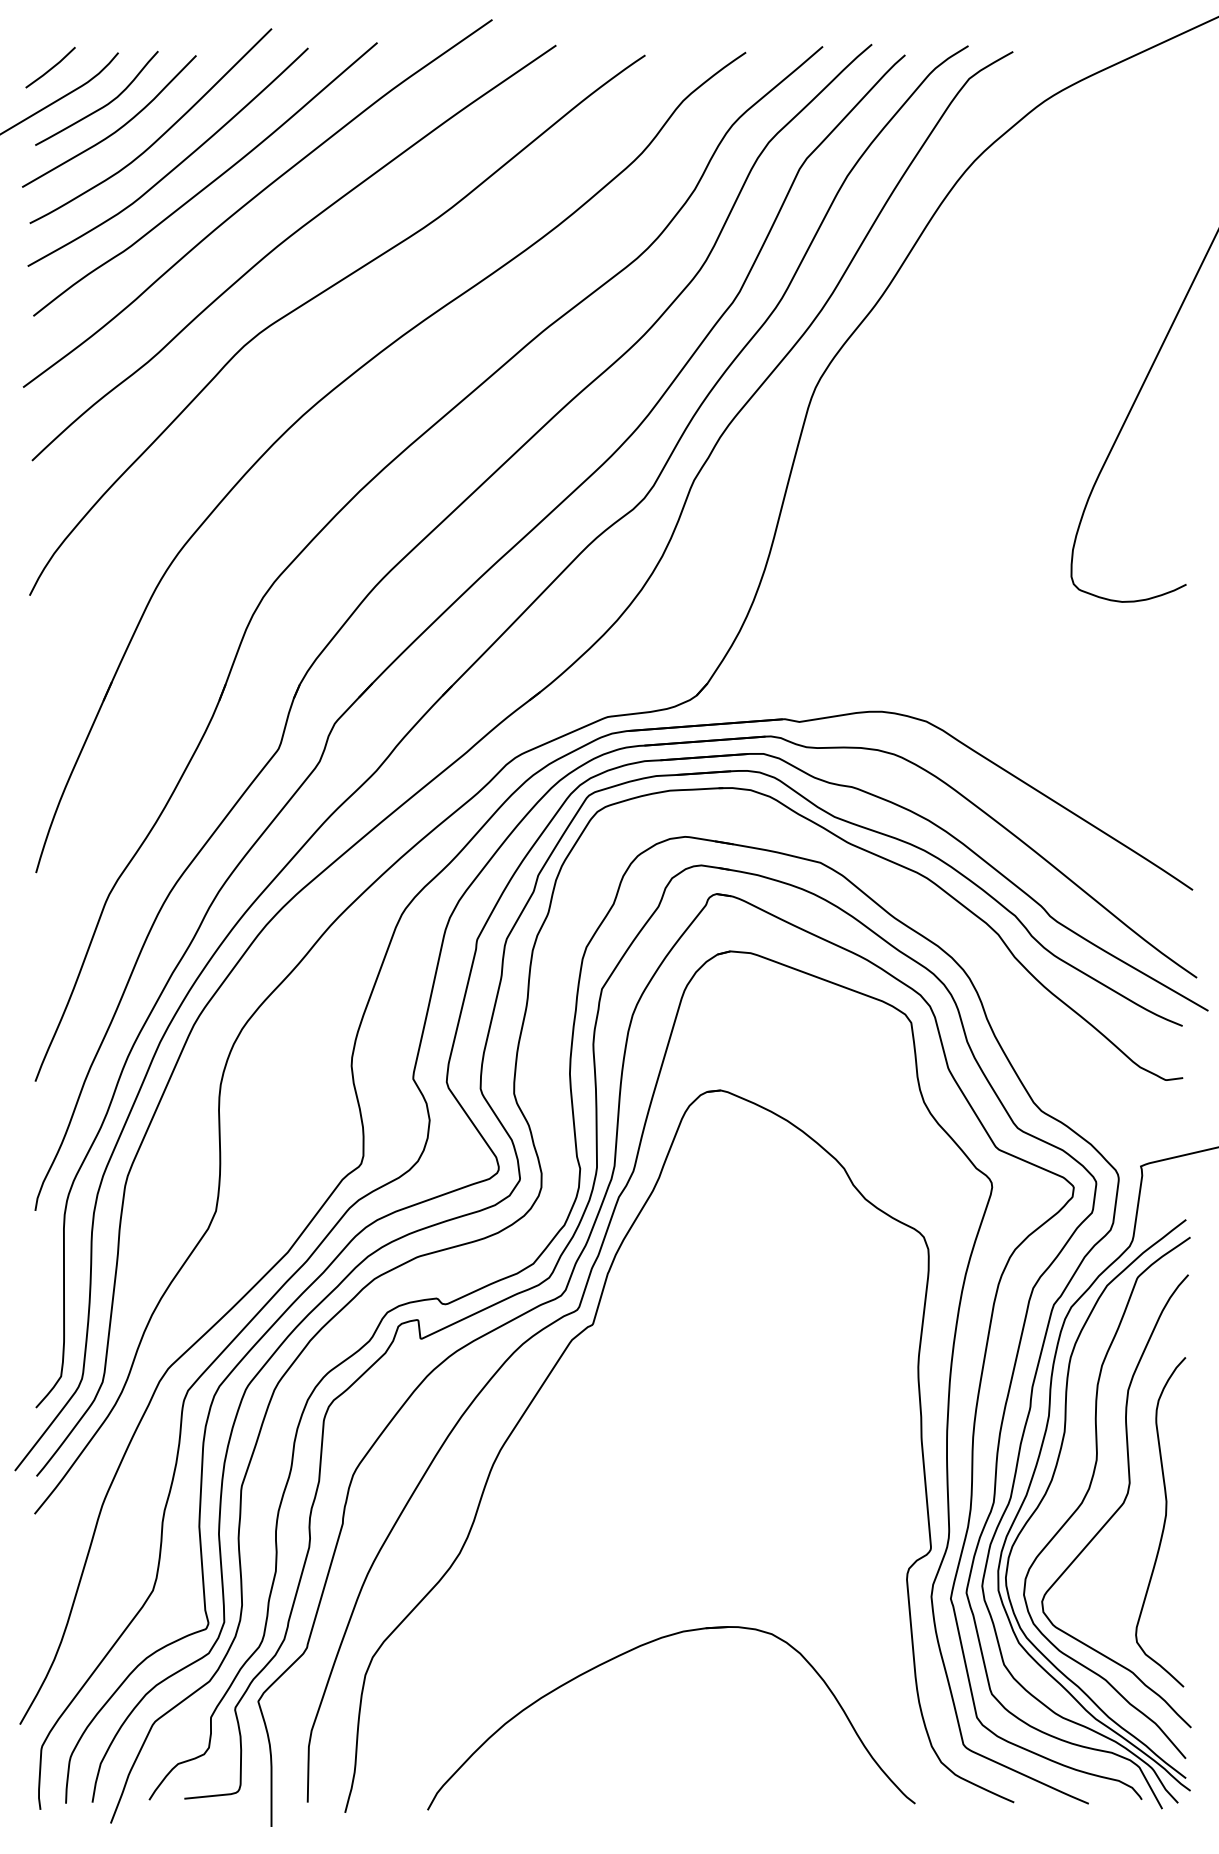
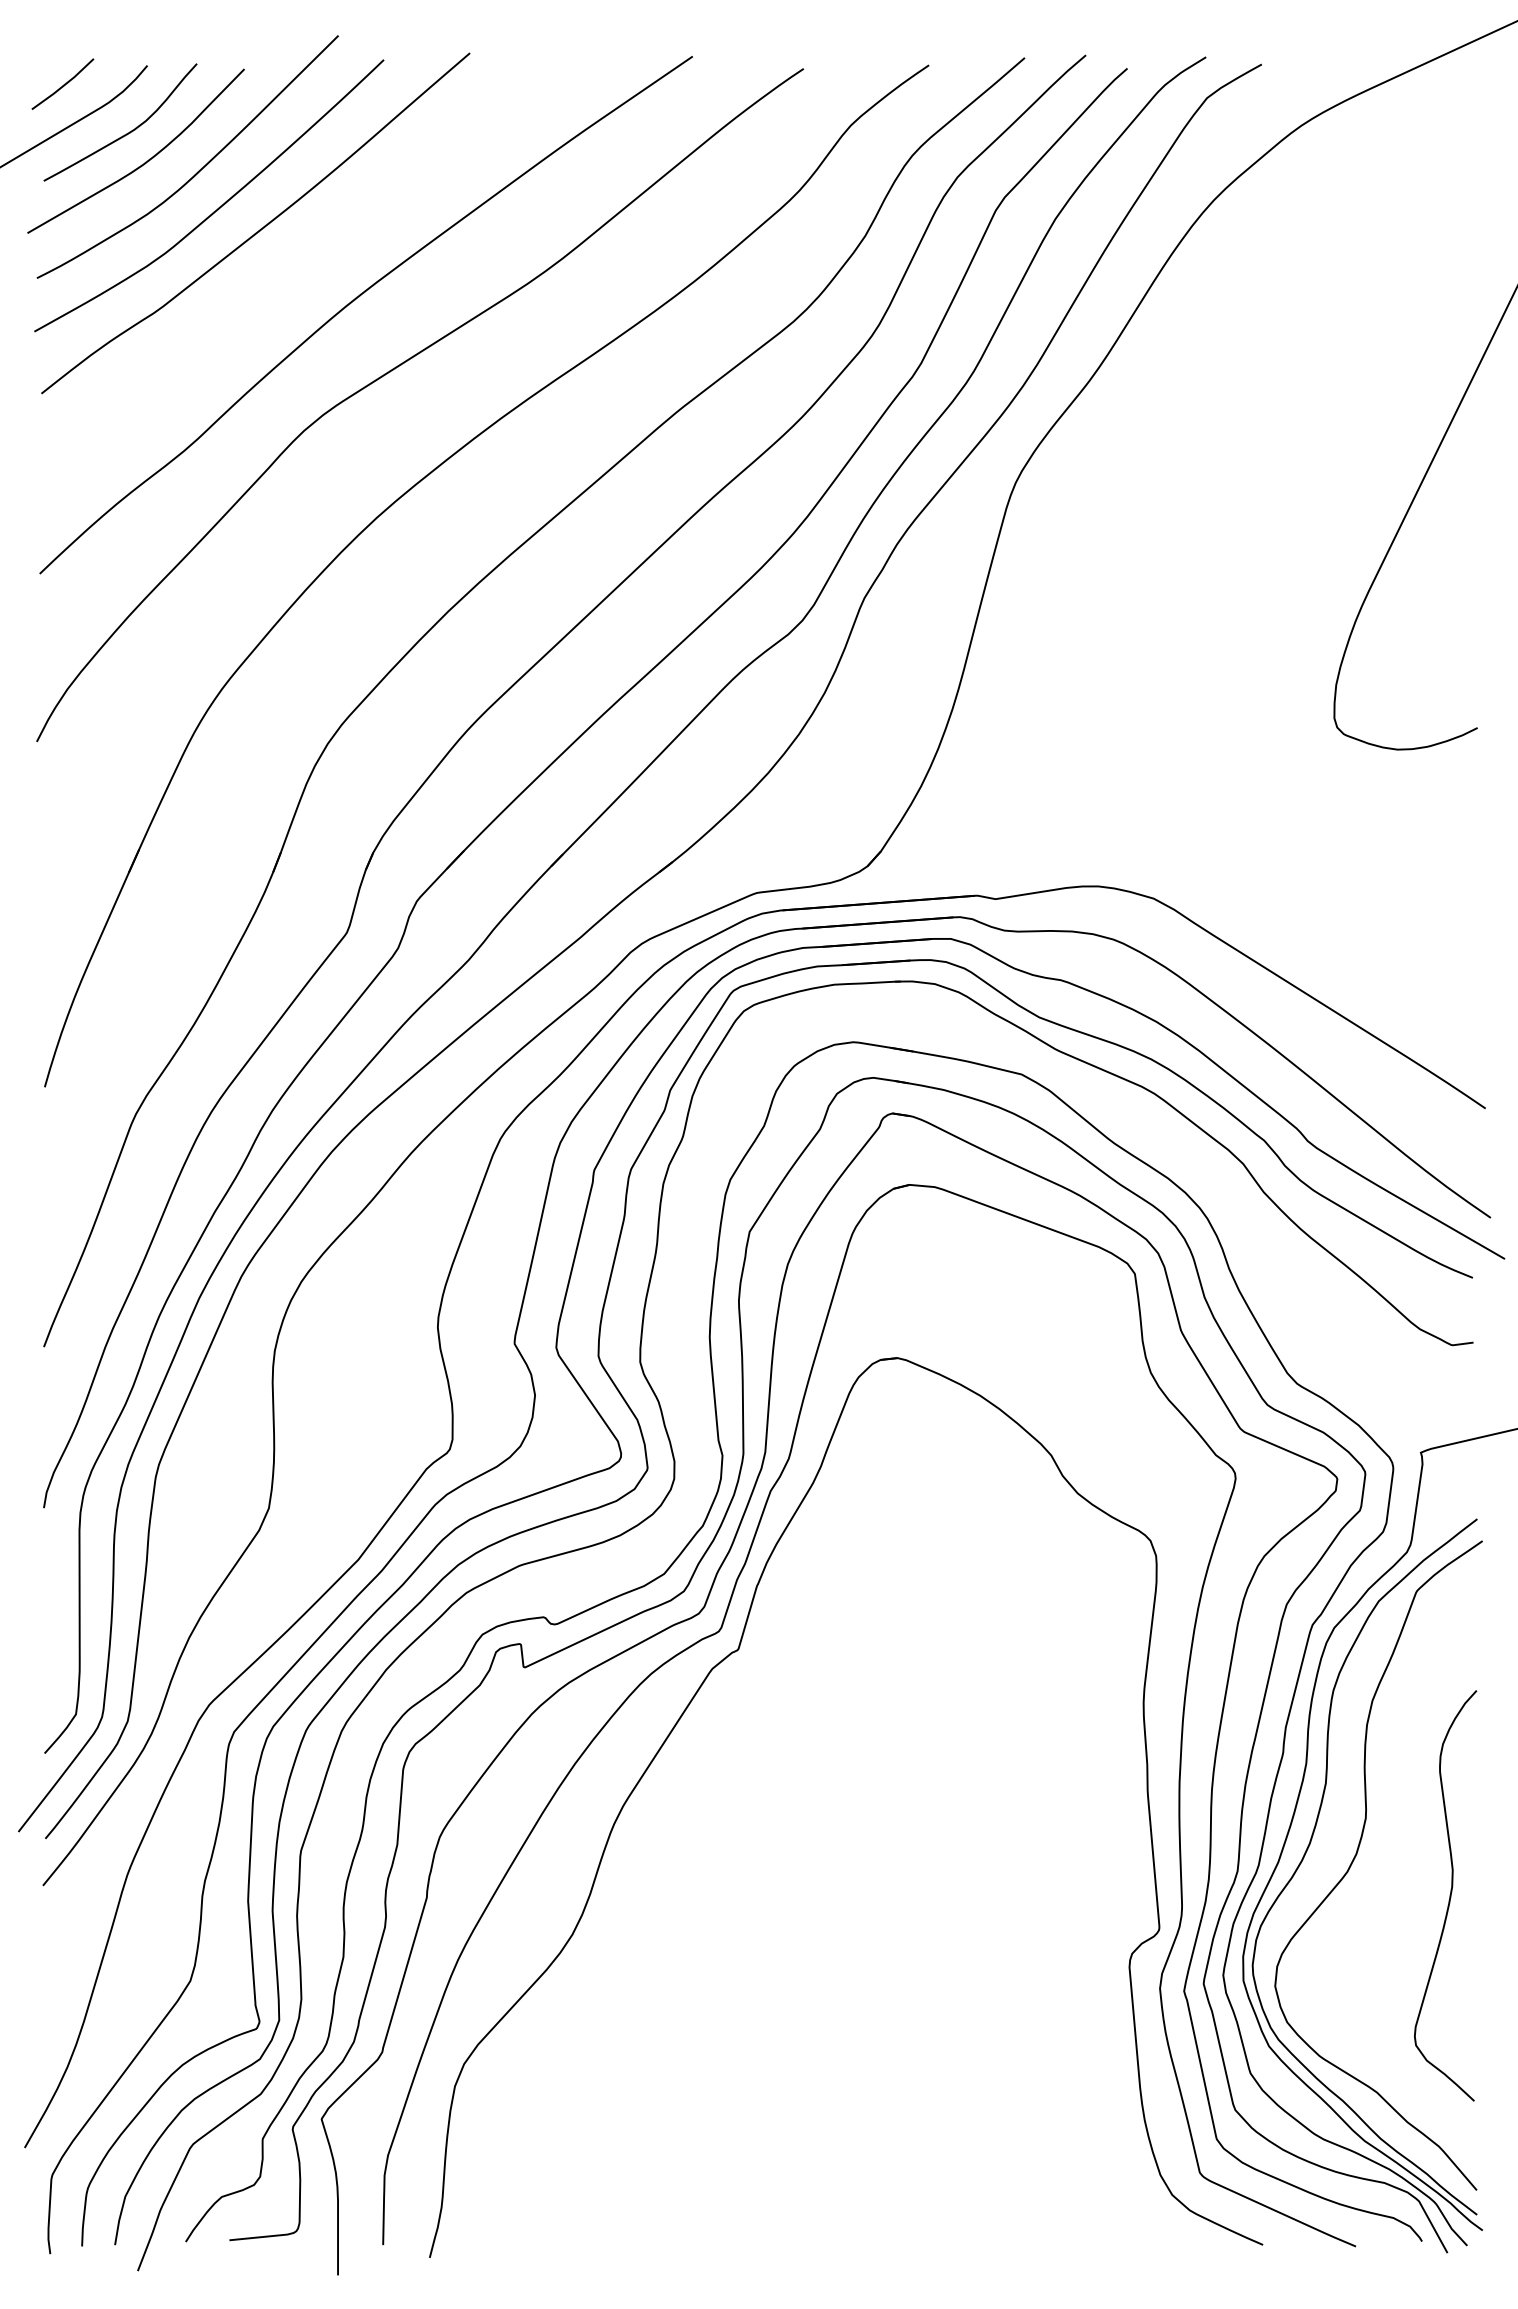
curve: (253, 199) -> (315, 248), removed
curve: (1120, 1505) -> (1395, 1875), removed
part: (642, 1646) -> (800, 2050), removed

